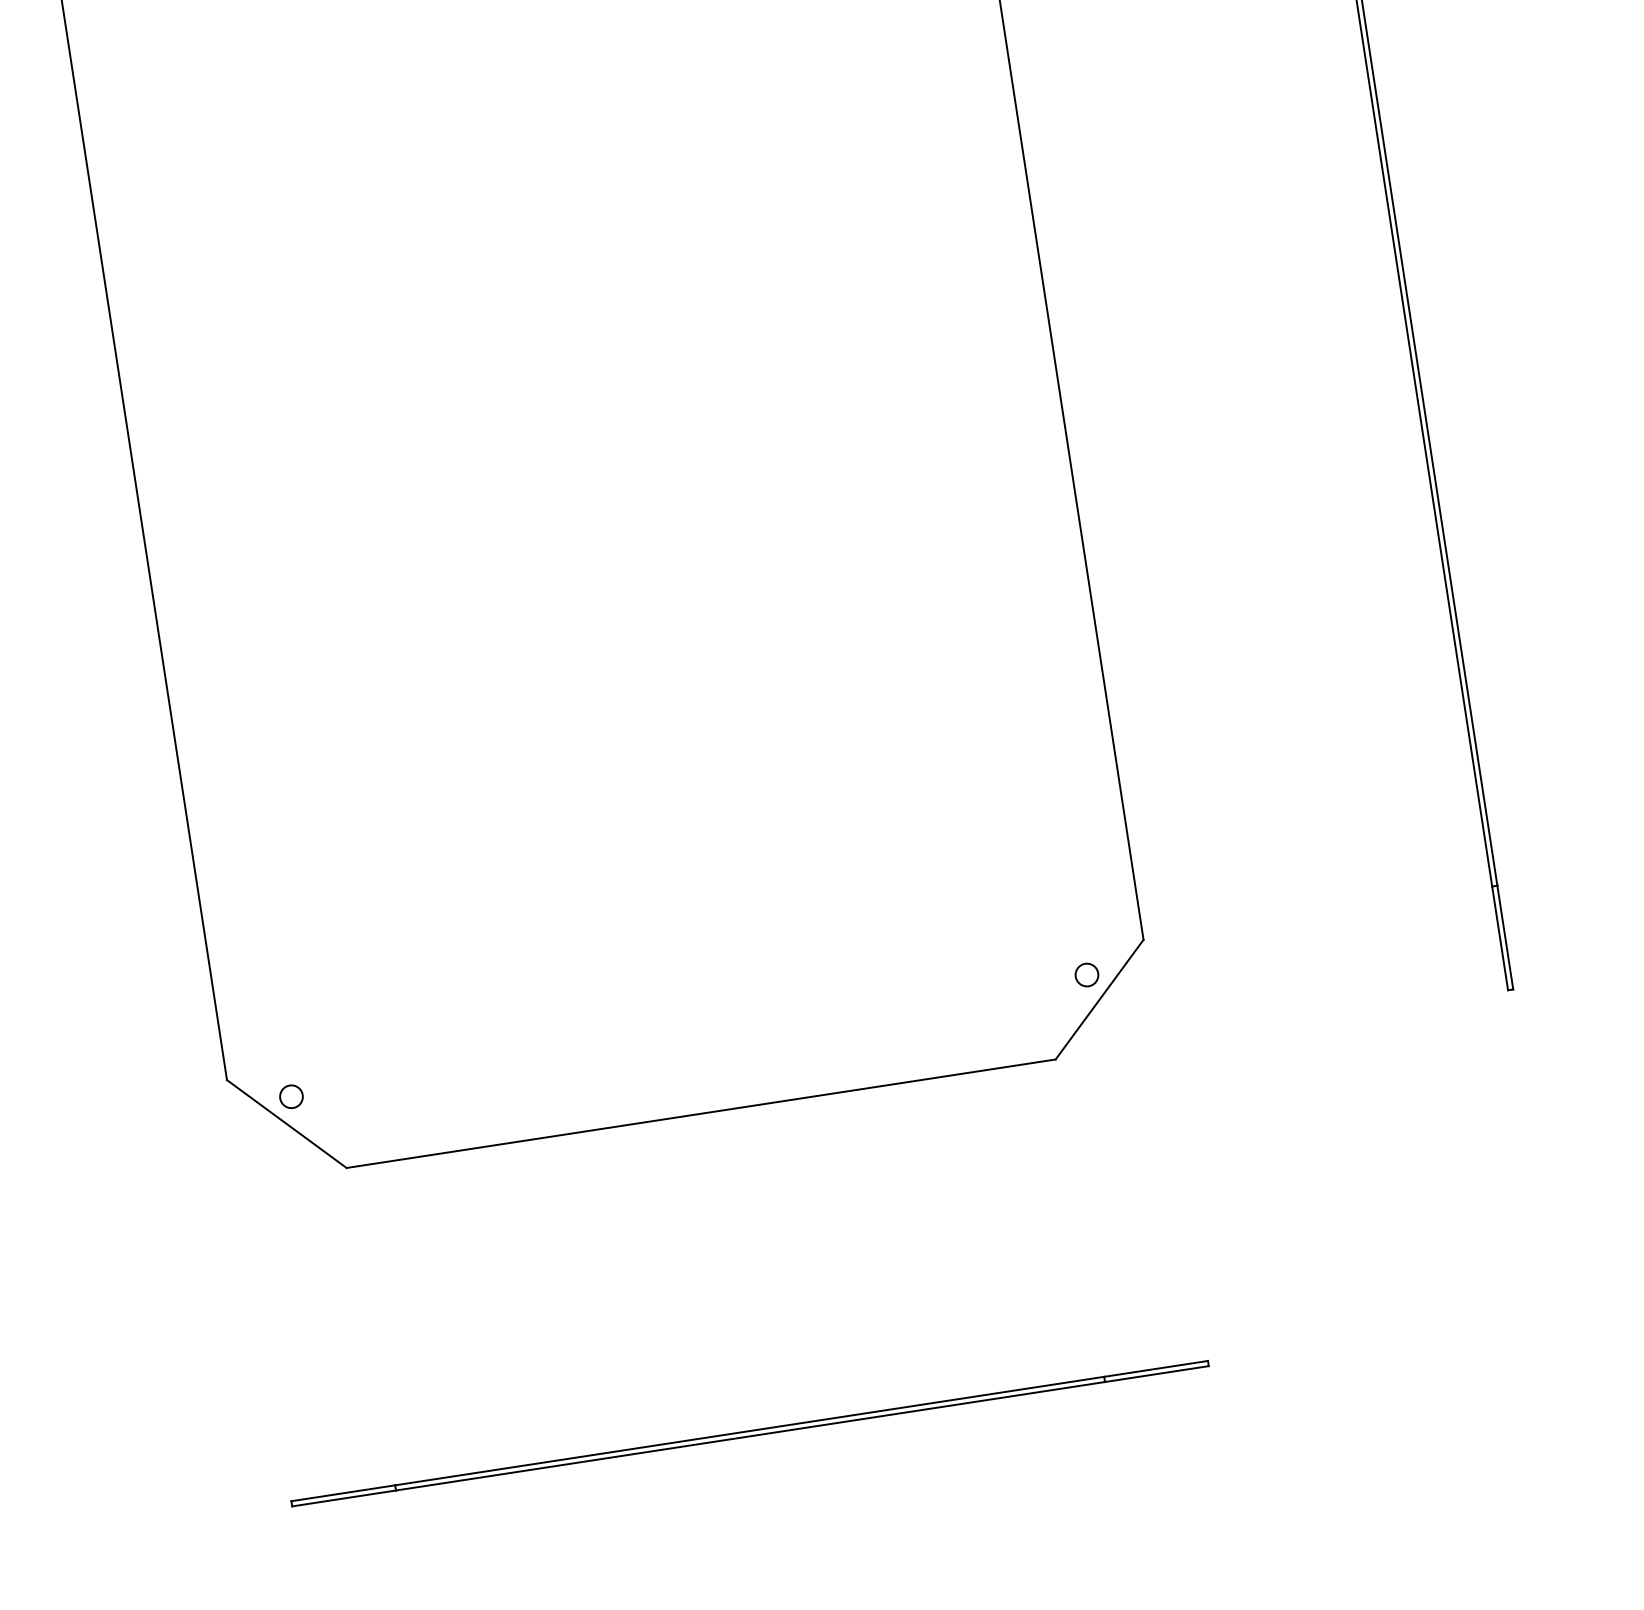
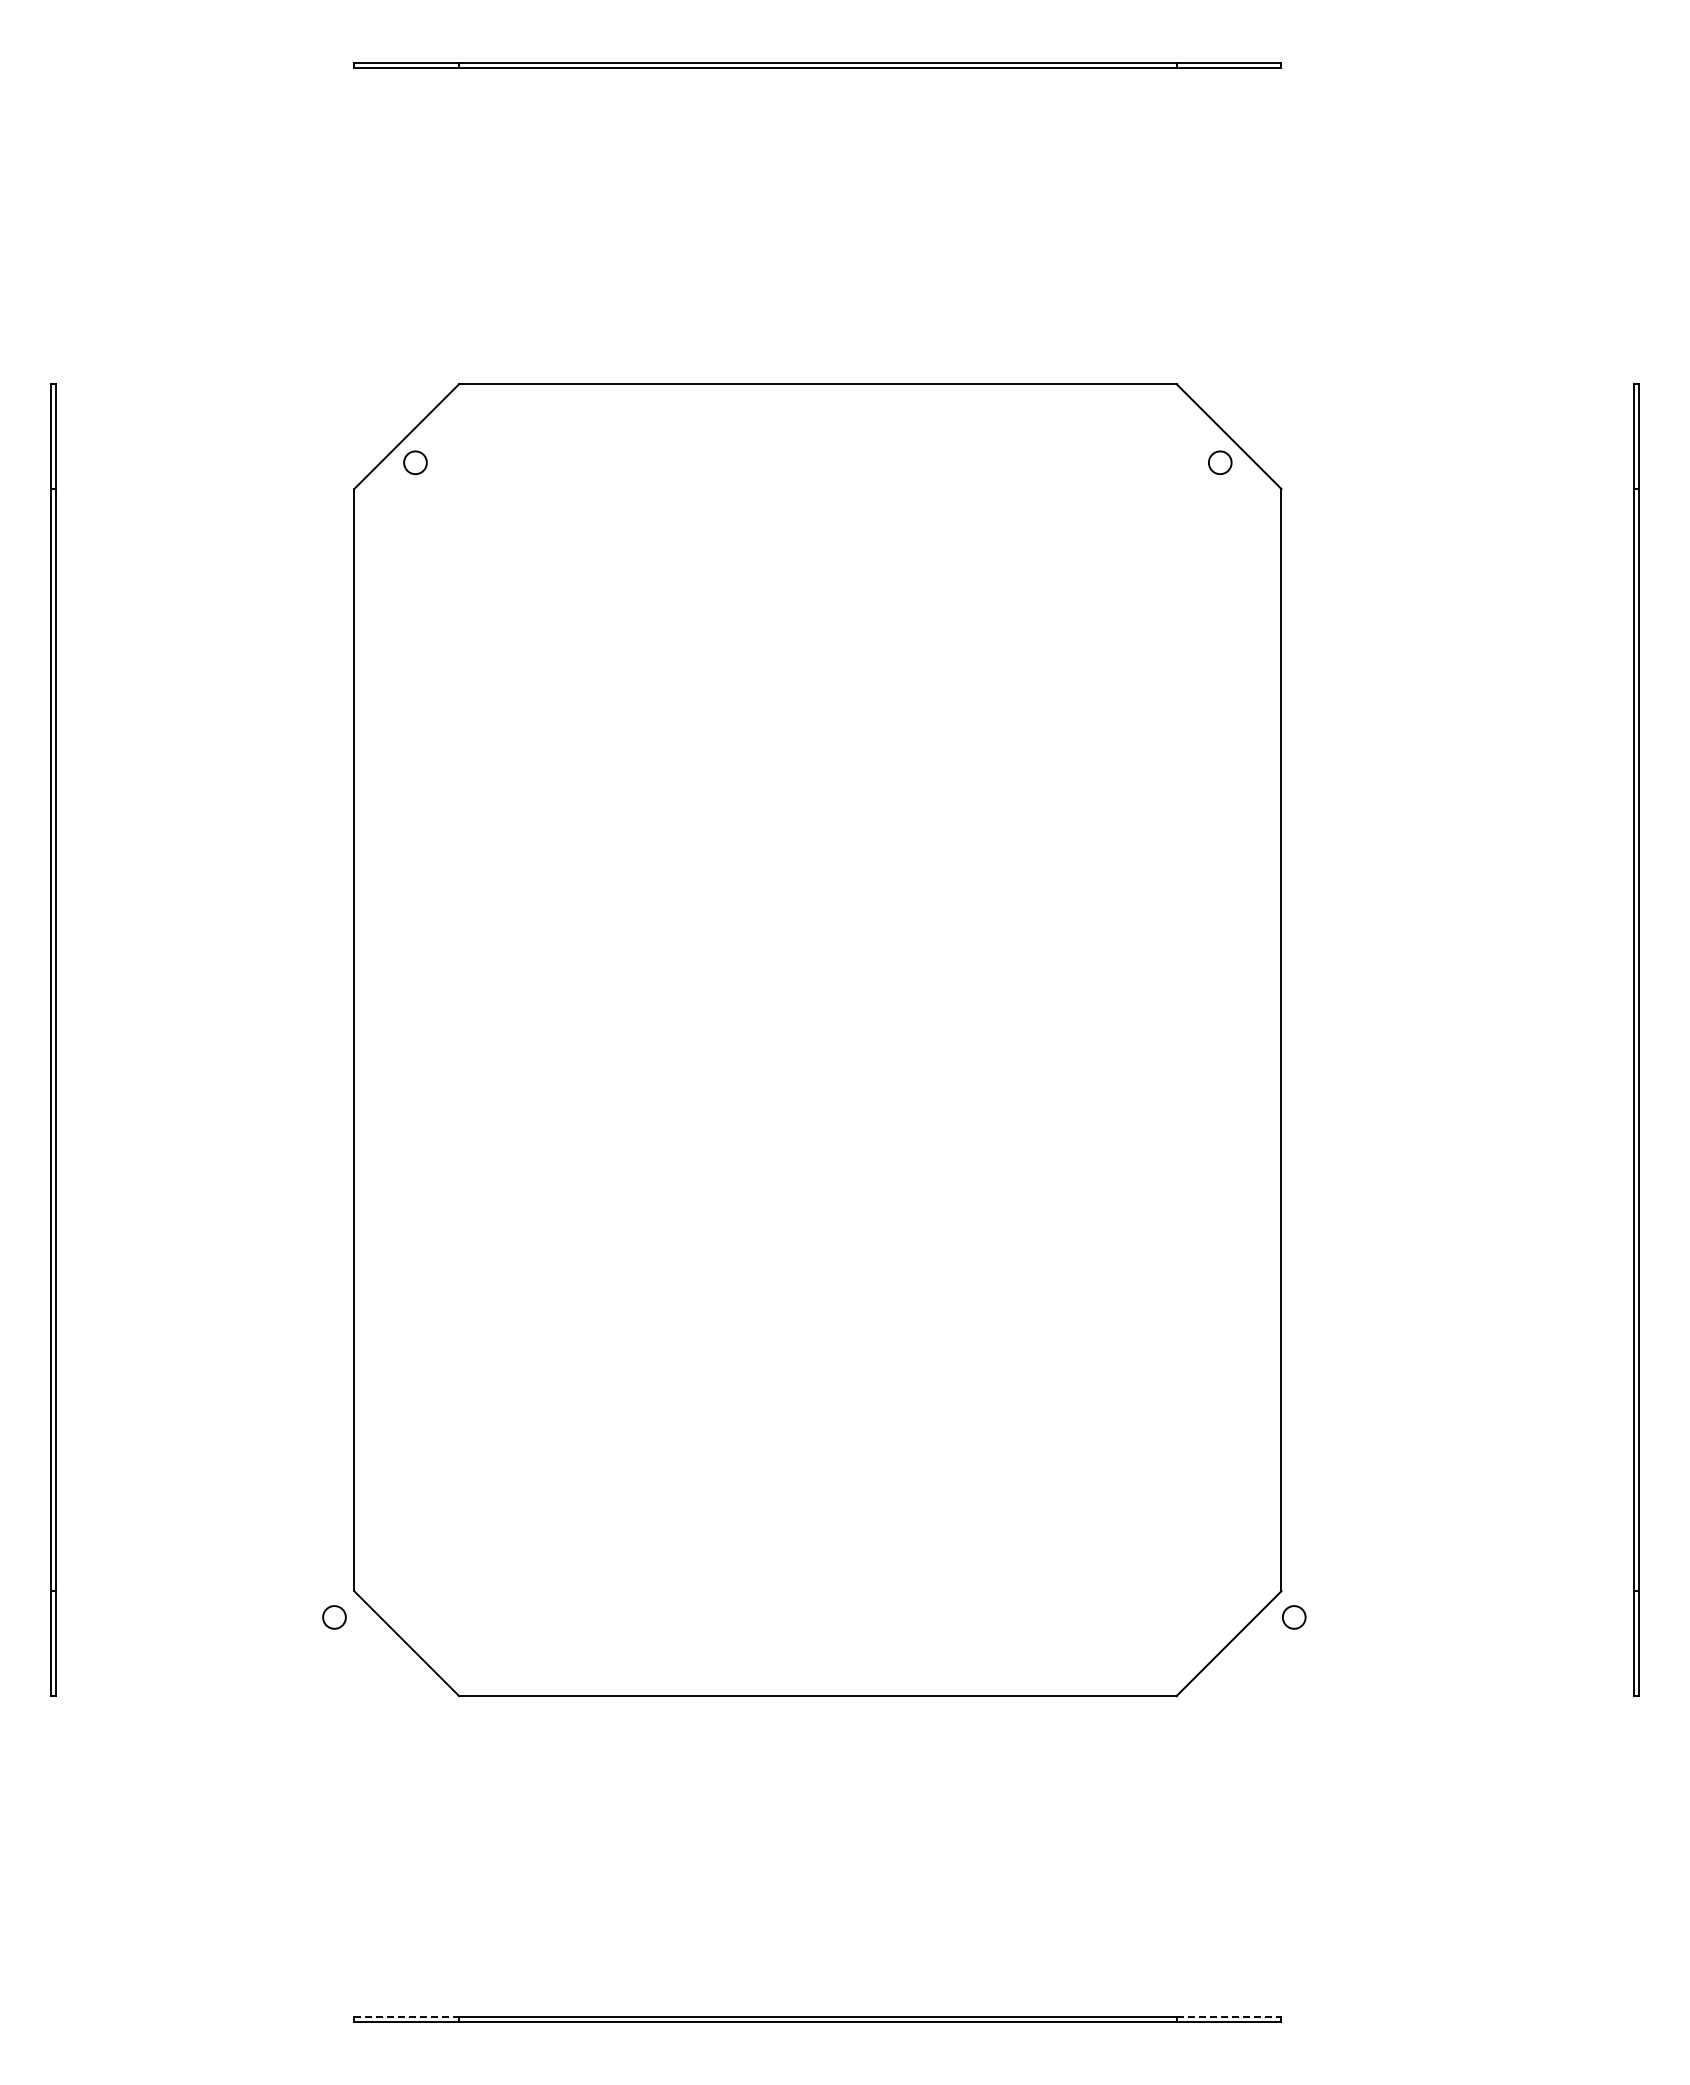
circle: (1087, 975) -> (1294, 1617), moved
circle: (291, 1096) -> (334, 1617), moved
line: (1156, 1369) -> (1229, 2017), solid -> dashed
line: (344, 1493) -> (407, 2017), solid -> dashed

